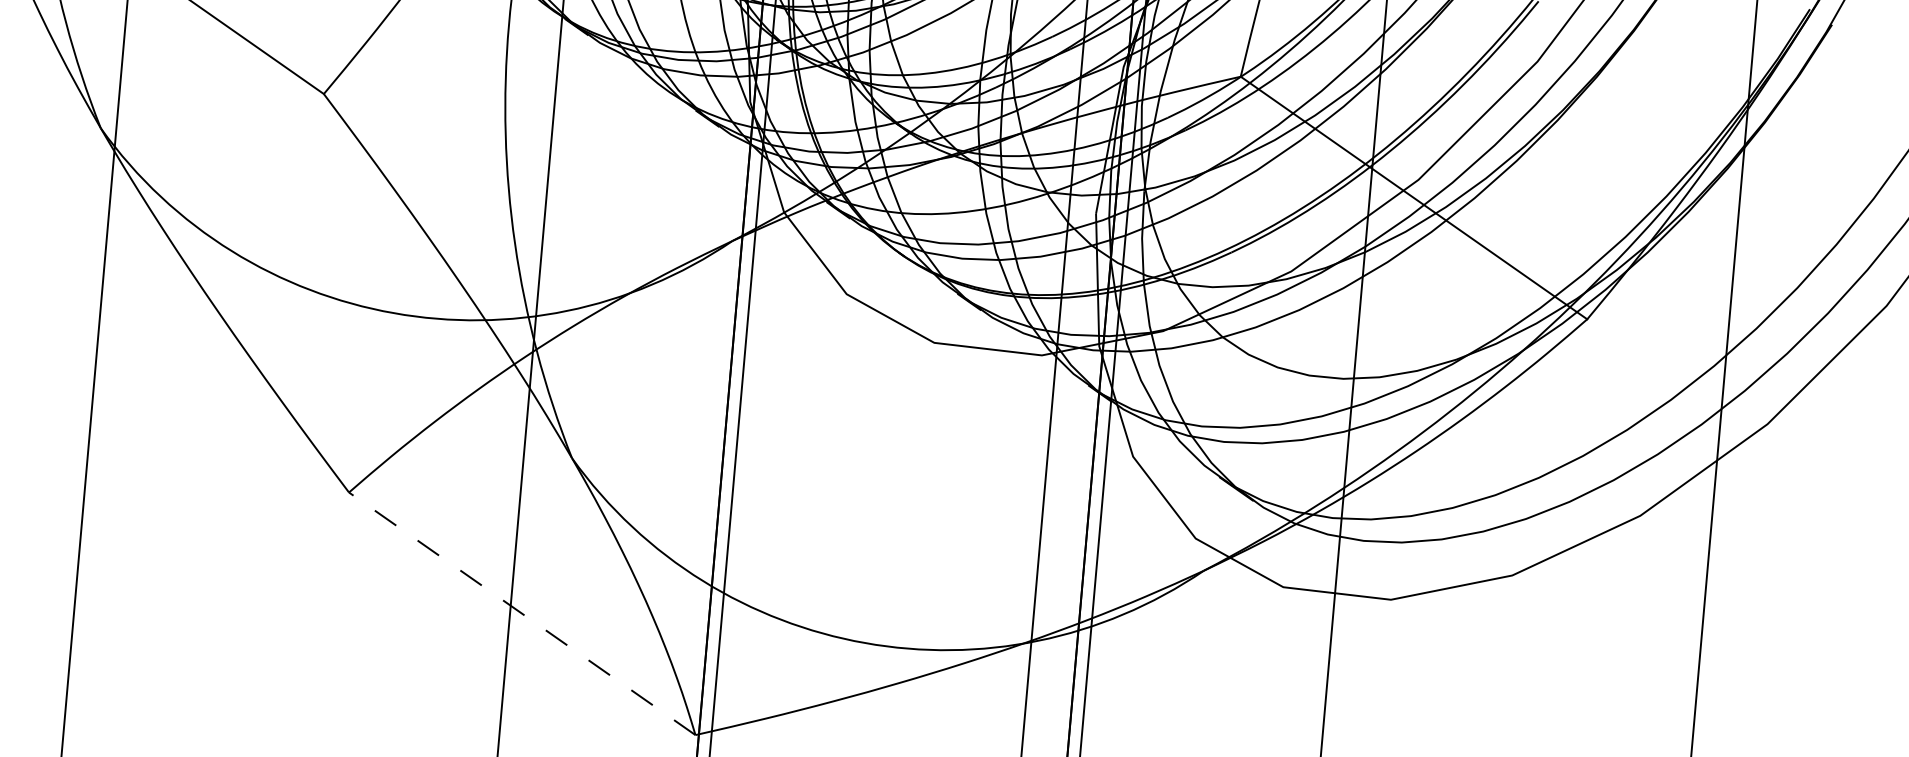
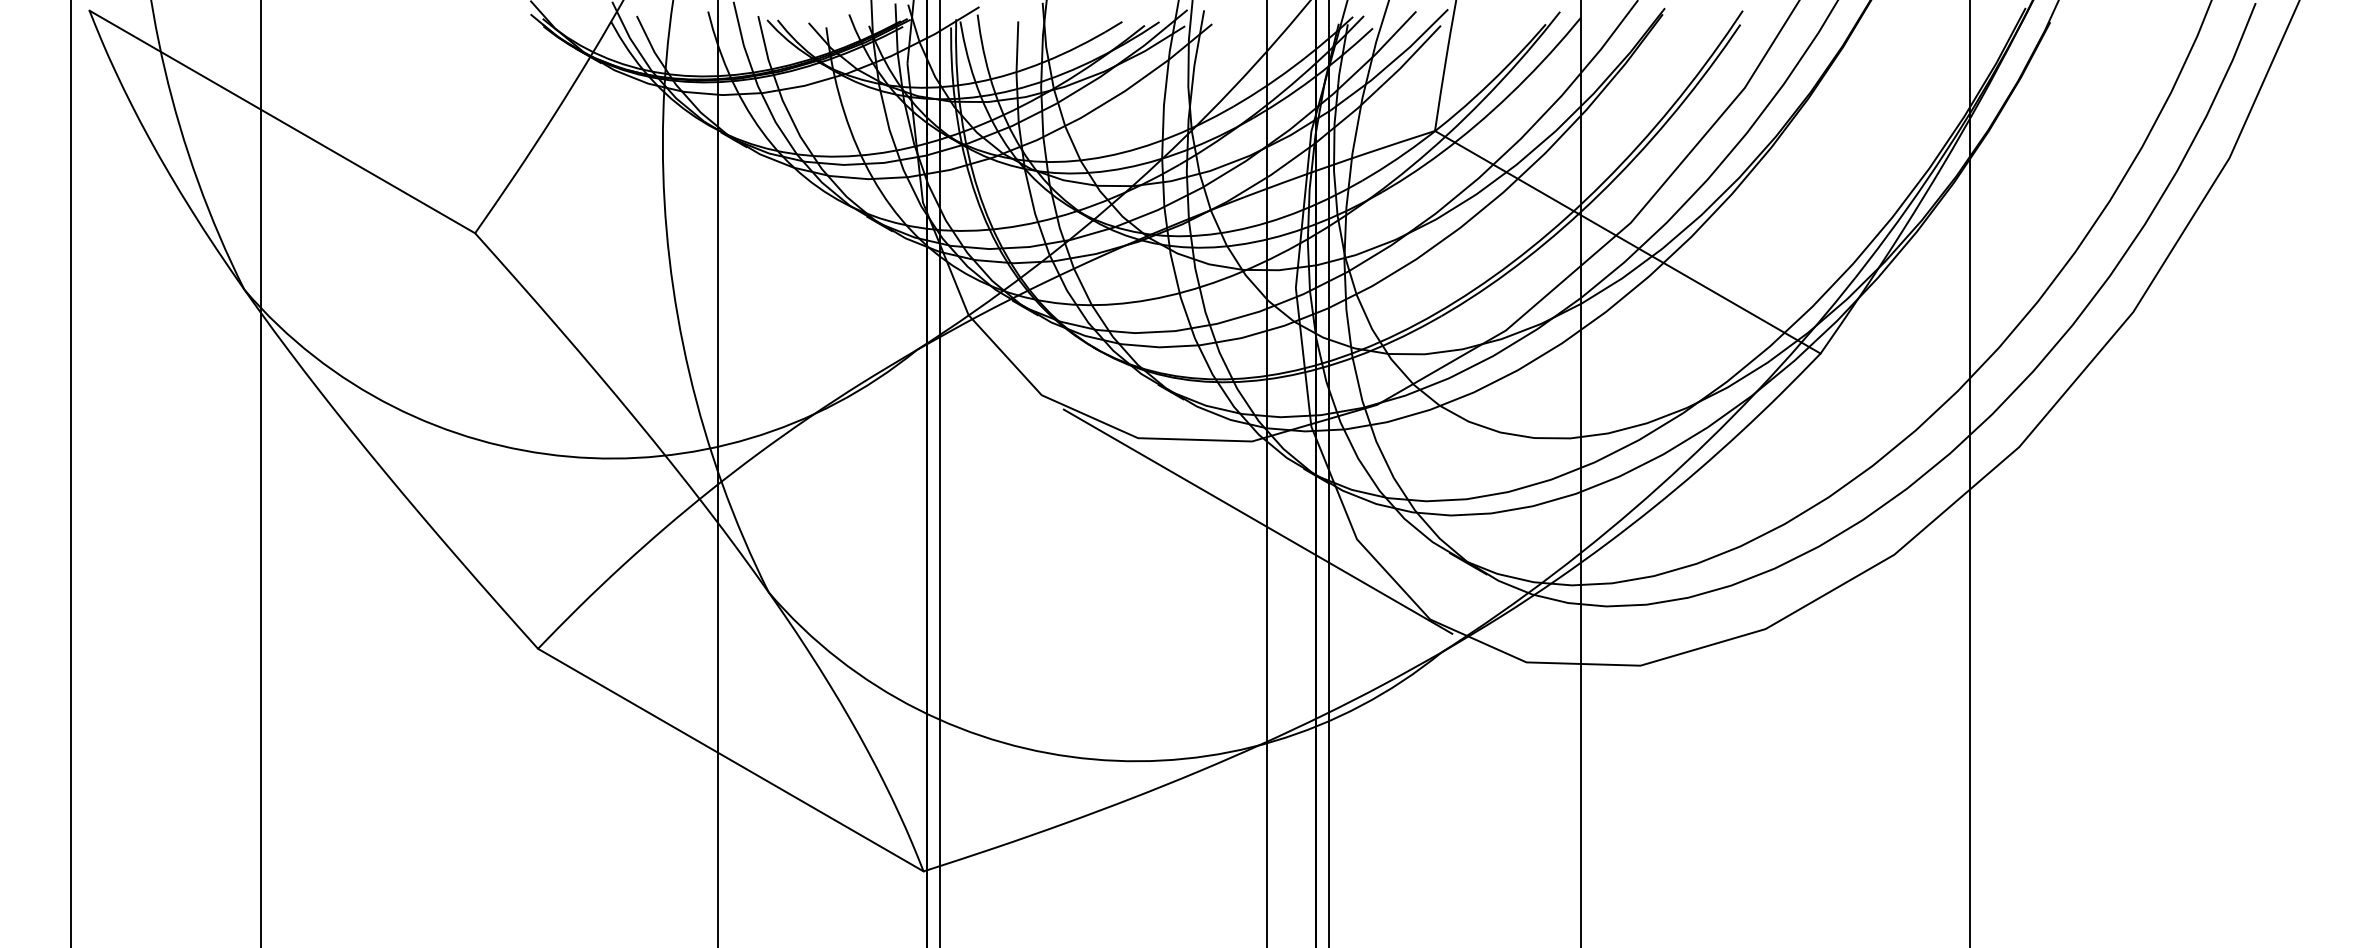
line: (1040, 431) -> (1257, 521), added
line: (521, 614) -> (730, 760), dashed -> solid

